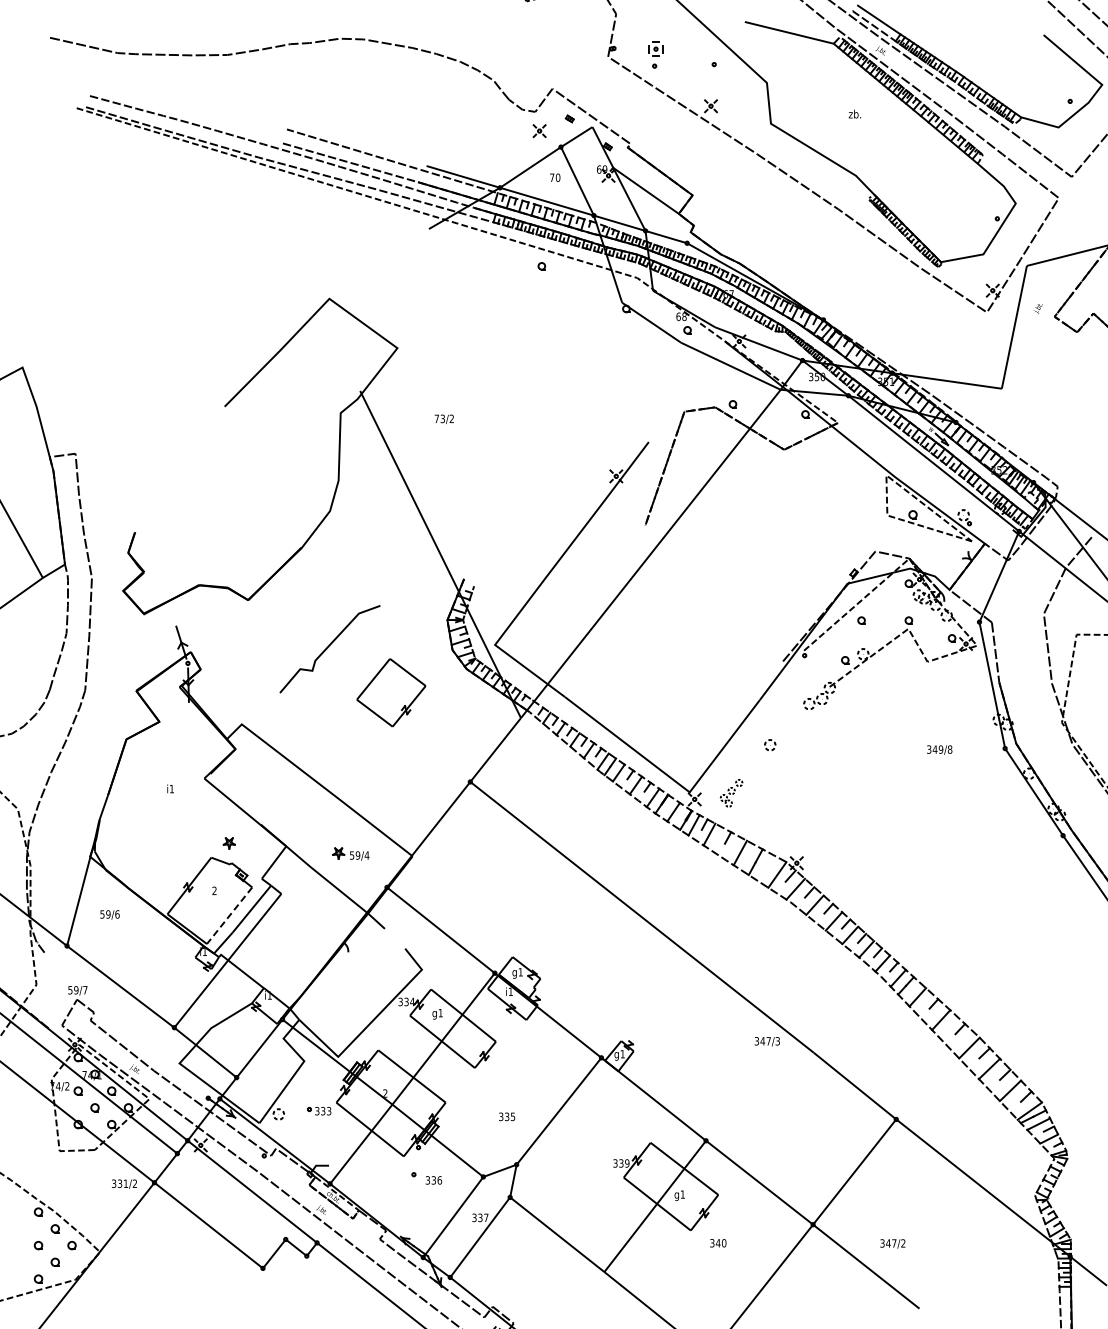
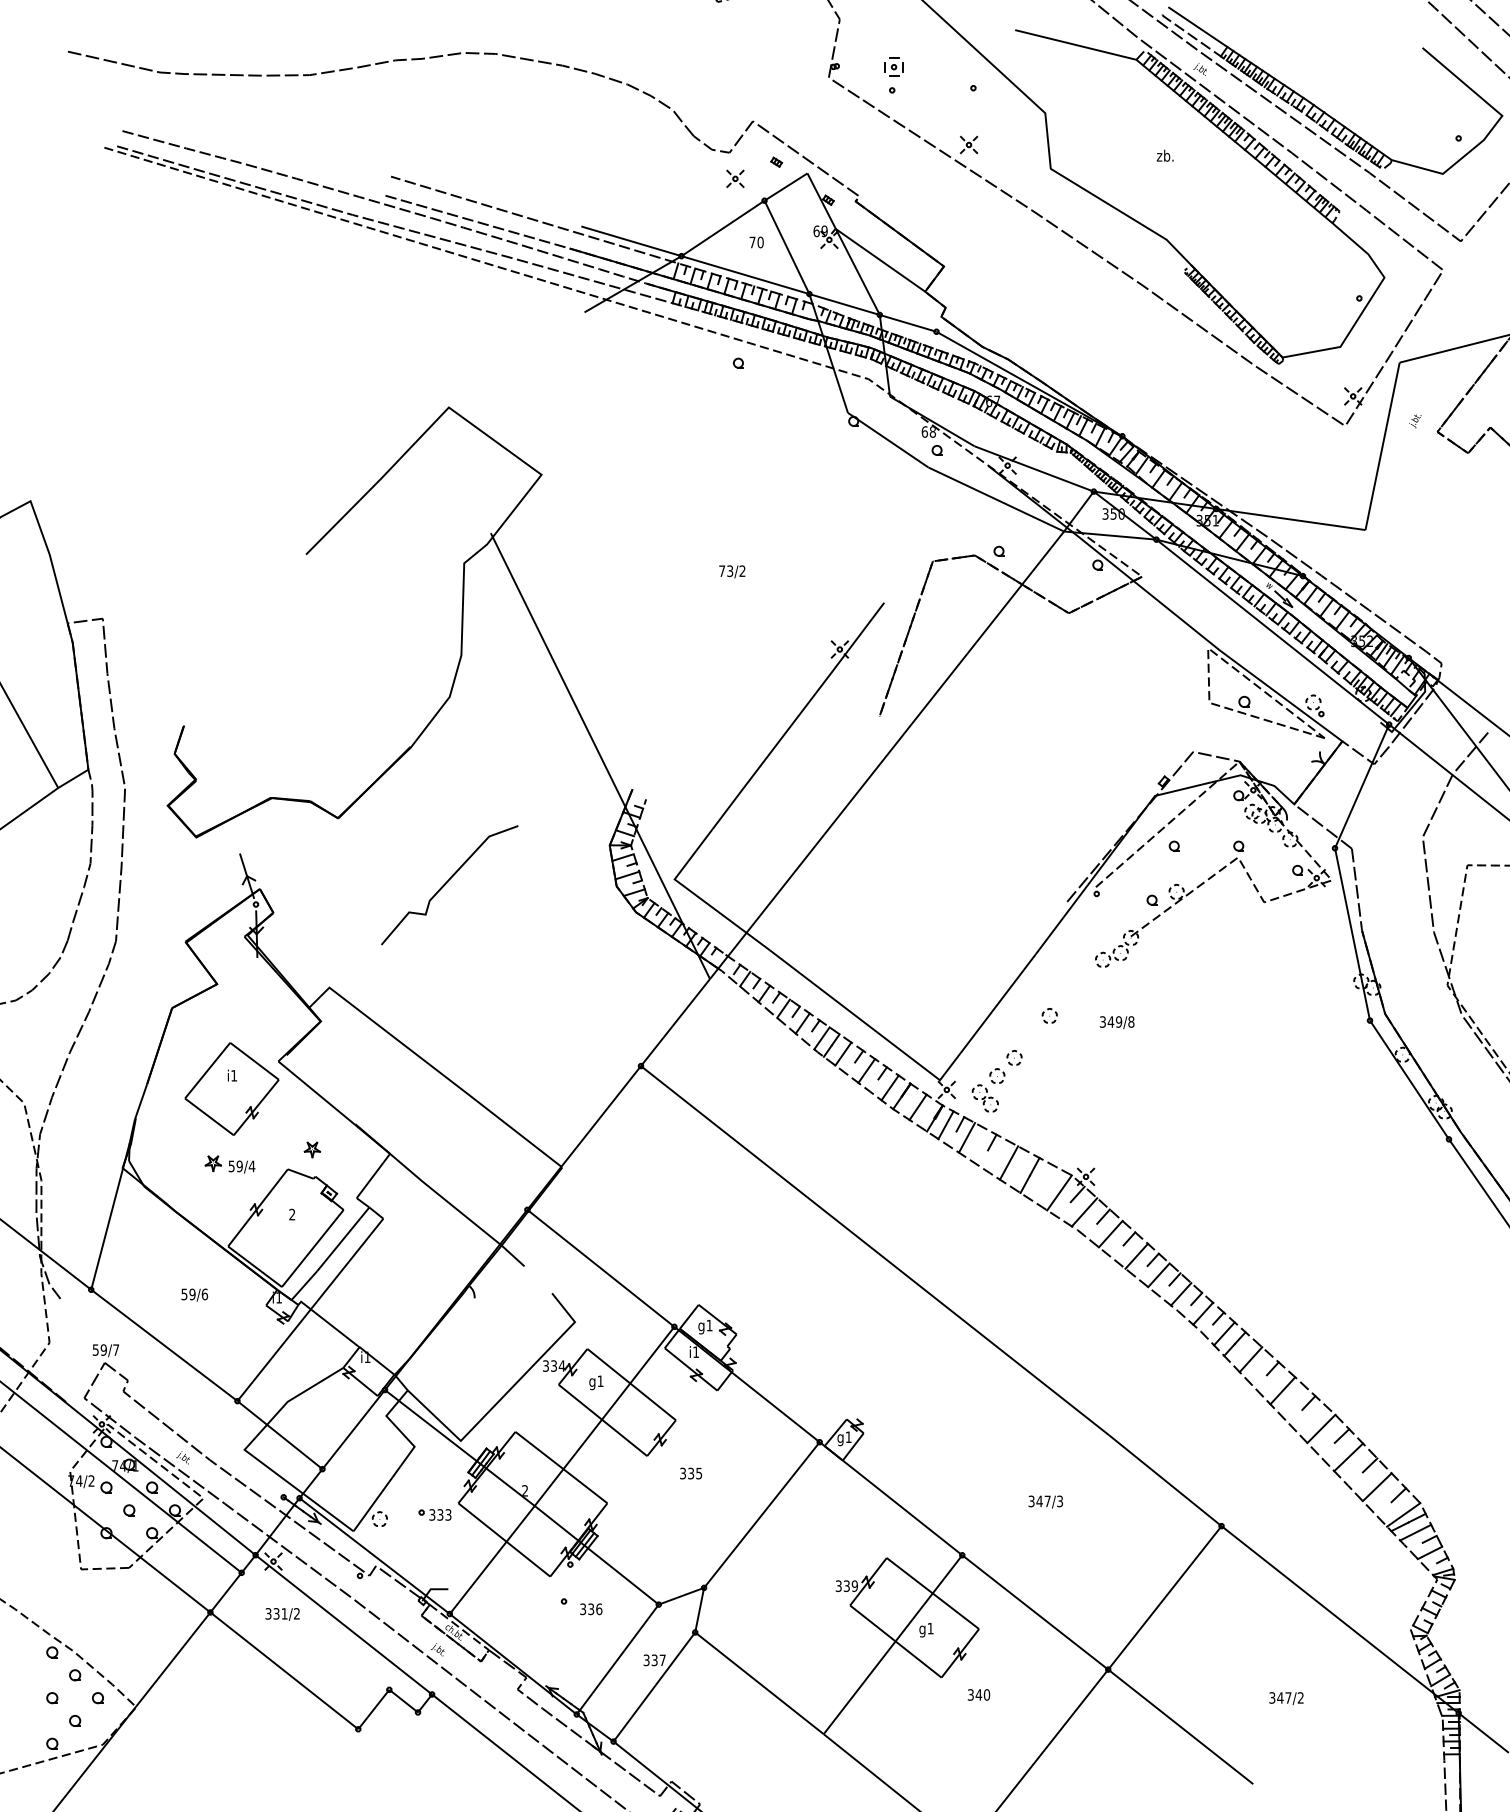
text: (443, 418) -> (731, 570), moved
part: (391, 692) -> (232, 1088), moved
text: (939, 749) -> (1116, 1021), moved
part: (731, 793) -> (996, 1081), size x1.67
part: (350, 853) -> (229, 1163), moved
text: (109, 914) -> (194, 1294), moved
line: (229, 916) -> (312, 1249), dashed -> solid
text: (766, 1041) -> (1044, 1501), moved
text: (507, 1116) -> (691, 1473), moved
text: (124, 1183) -> (282, 1613), moved
text: (892, 1243) -> (1285, 1698), moved

